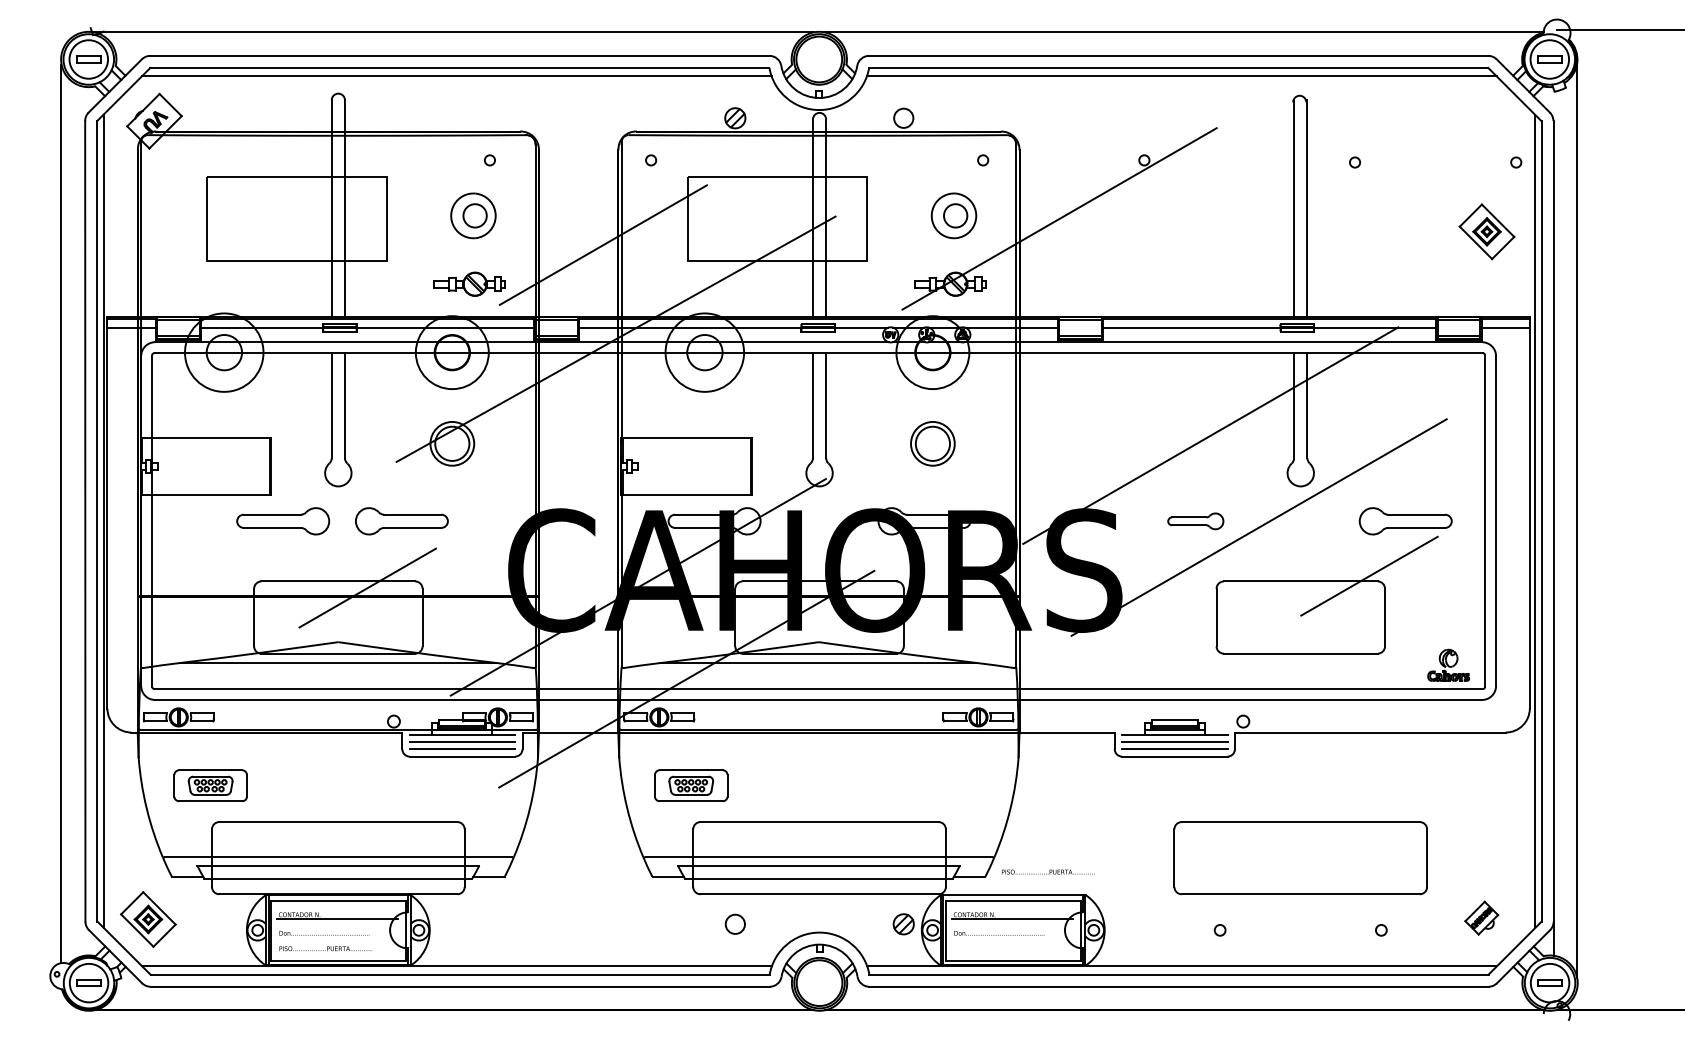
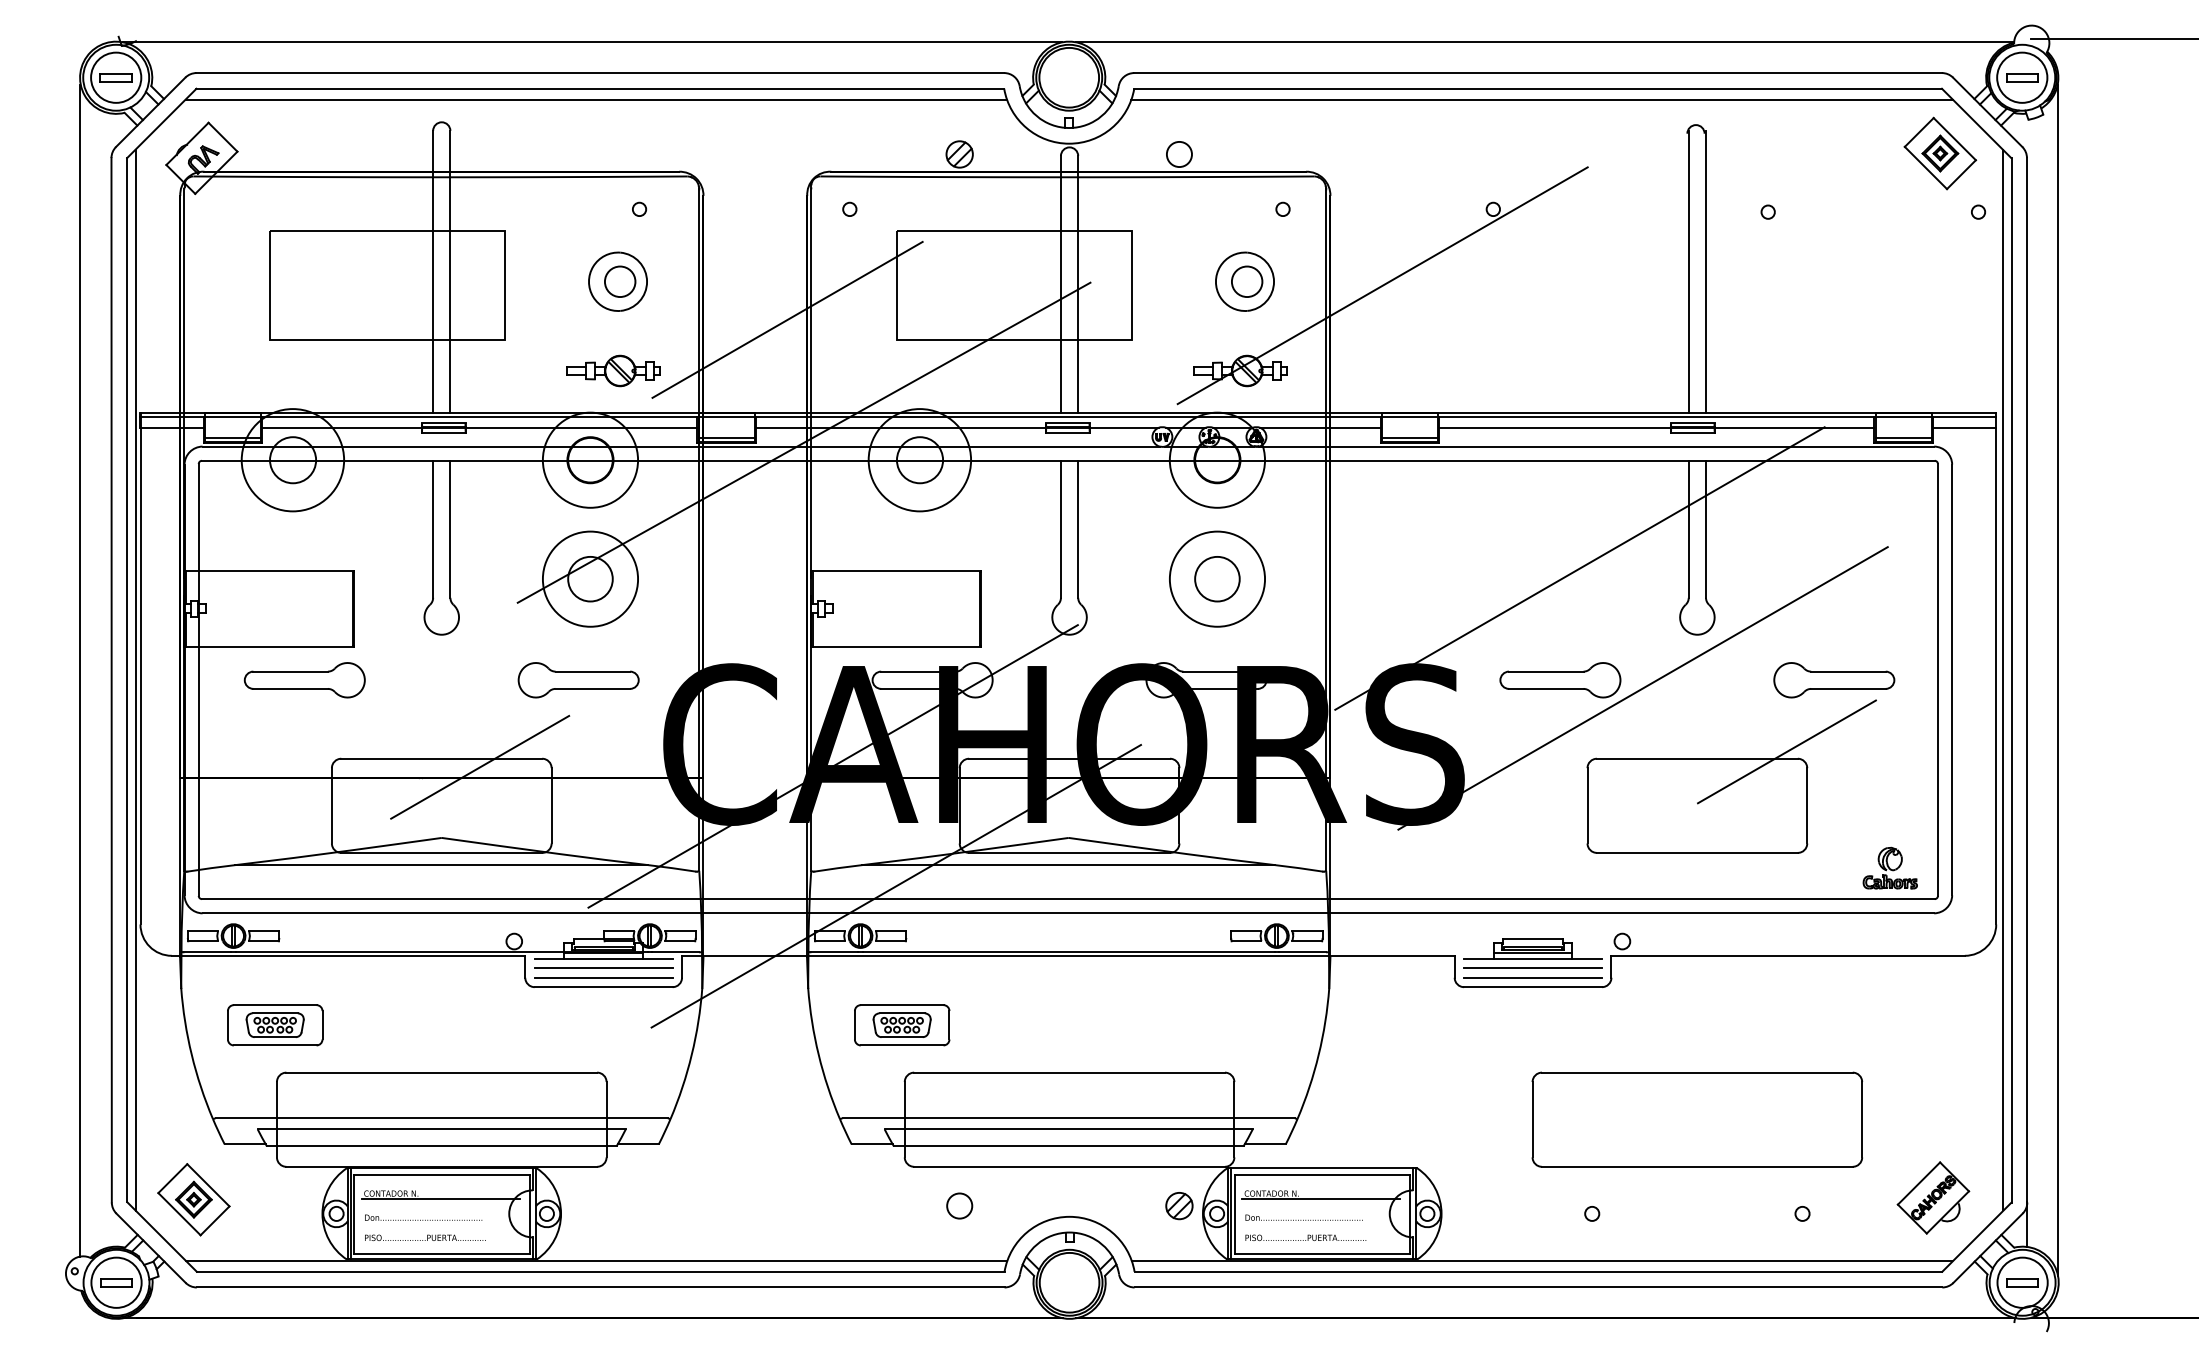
part: (1487, 231) -> (1940, 153), moved
circle: (452, 443) -> (590, 578), size x1.67
circle: (932, 443) -> (1217, 578), size x1.67
part: (282, 521) -> (304, 680), moved
part: (401, 521) -> (578, 680), moved
part: (1195, 521) -> (1560, 680), size x1.67
text: (1047, 871) -> (1305, 1237), moved
part: (1481, 917) -> (1933, 1197), size x1.67

